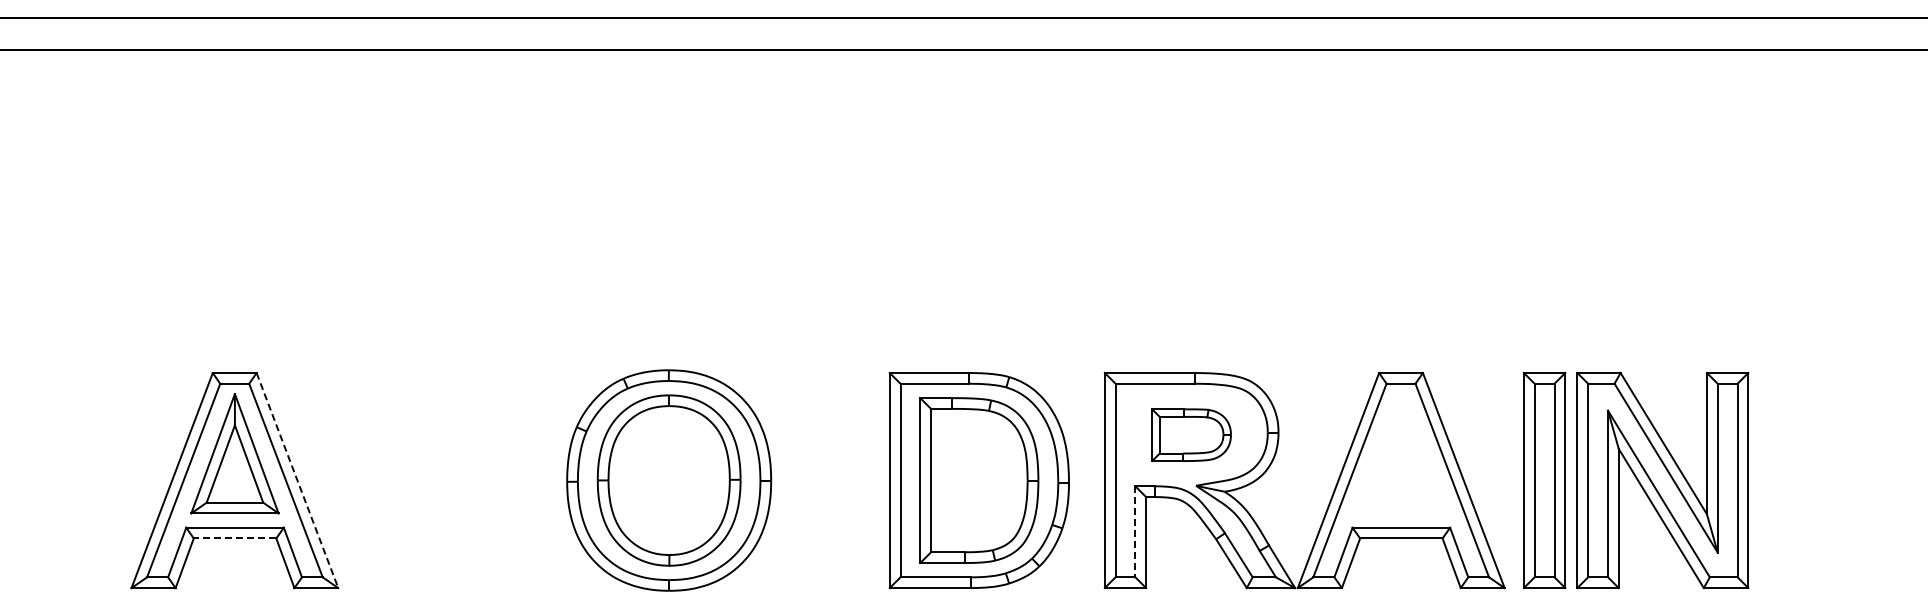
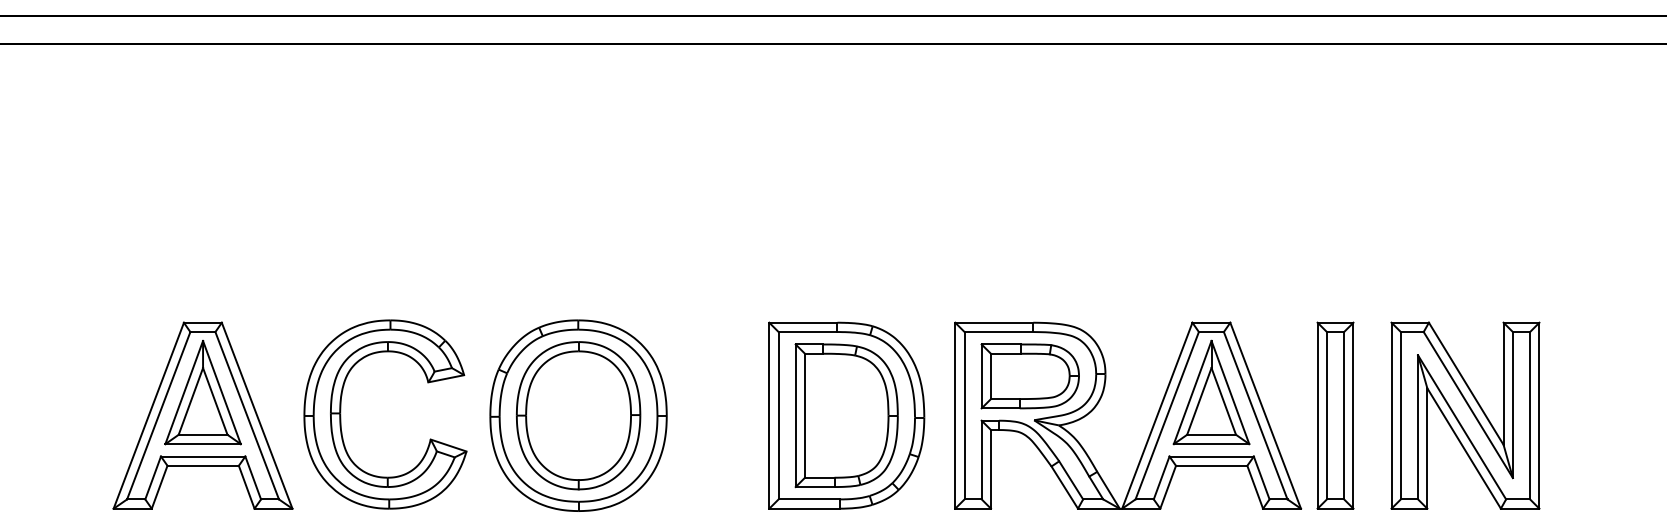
part: (1191, 435) -> (1030, 376), size x1.43
part: (1400, 453) -> (1210, 392), added
part: (394, 478) -> (341, 413), added
part: (1662, 480) -> (1465, 415), moved
line: (297, 481) -> (257, 416), dashed -> solid
line: (1135, 532) -> (981, 460), dashed -> solid
line: (234, 538) -> (202, 465), dashed -> solid

